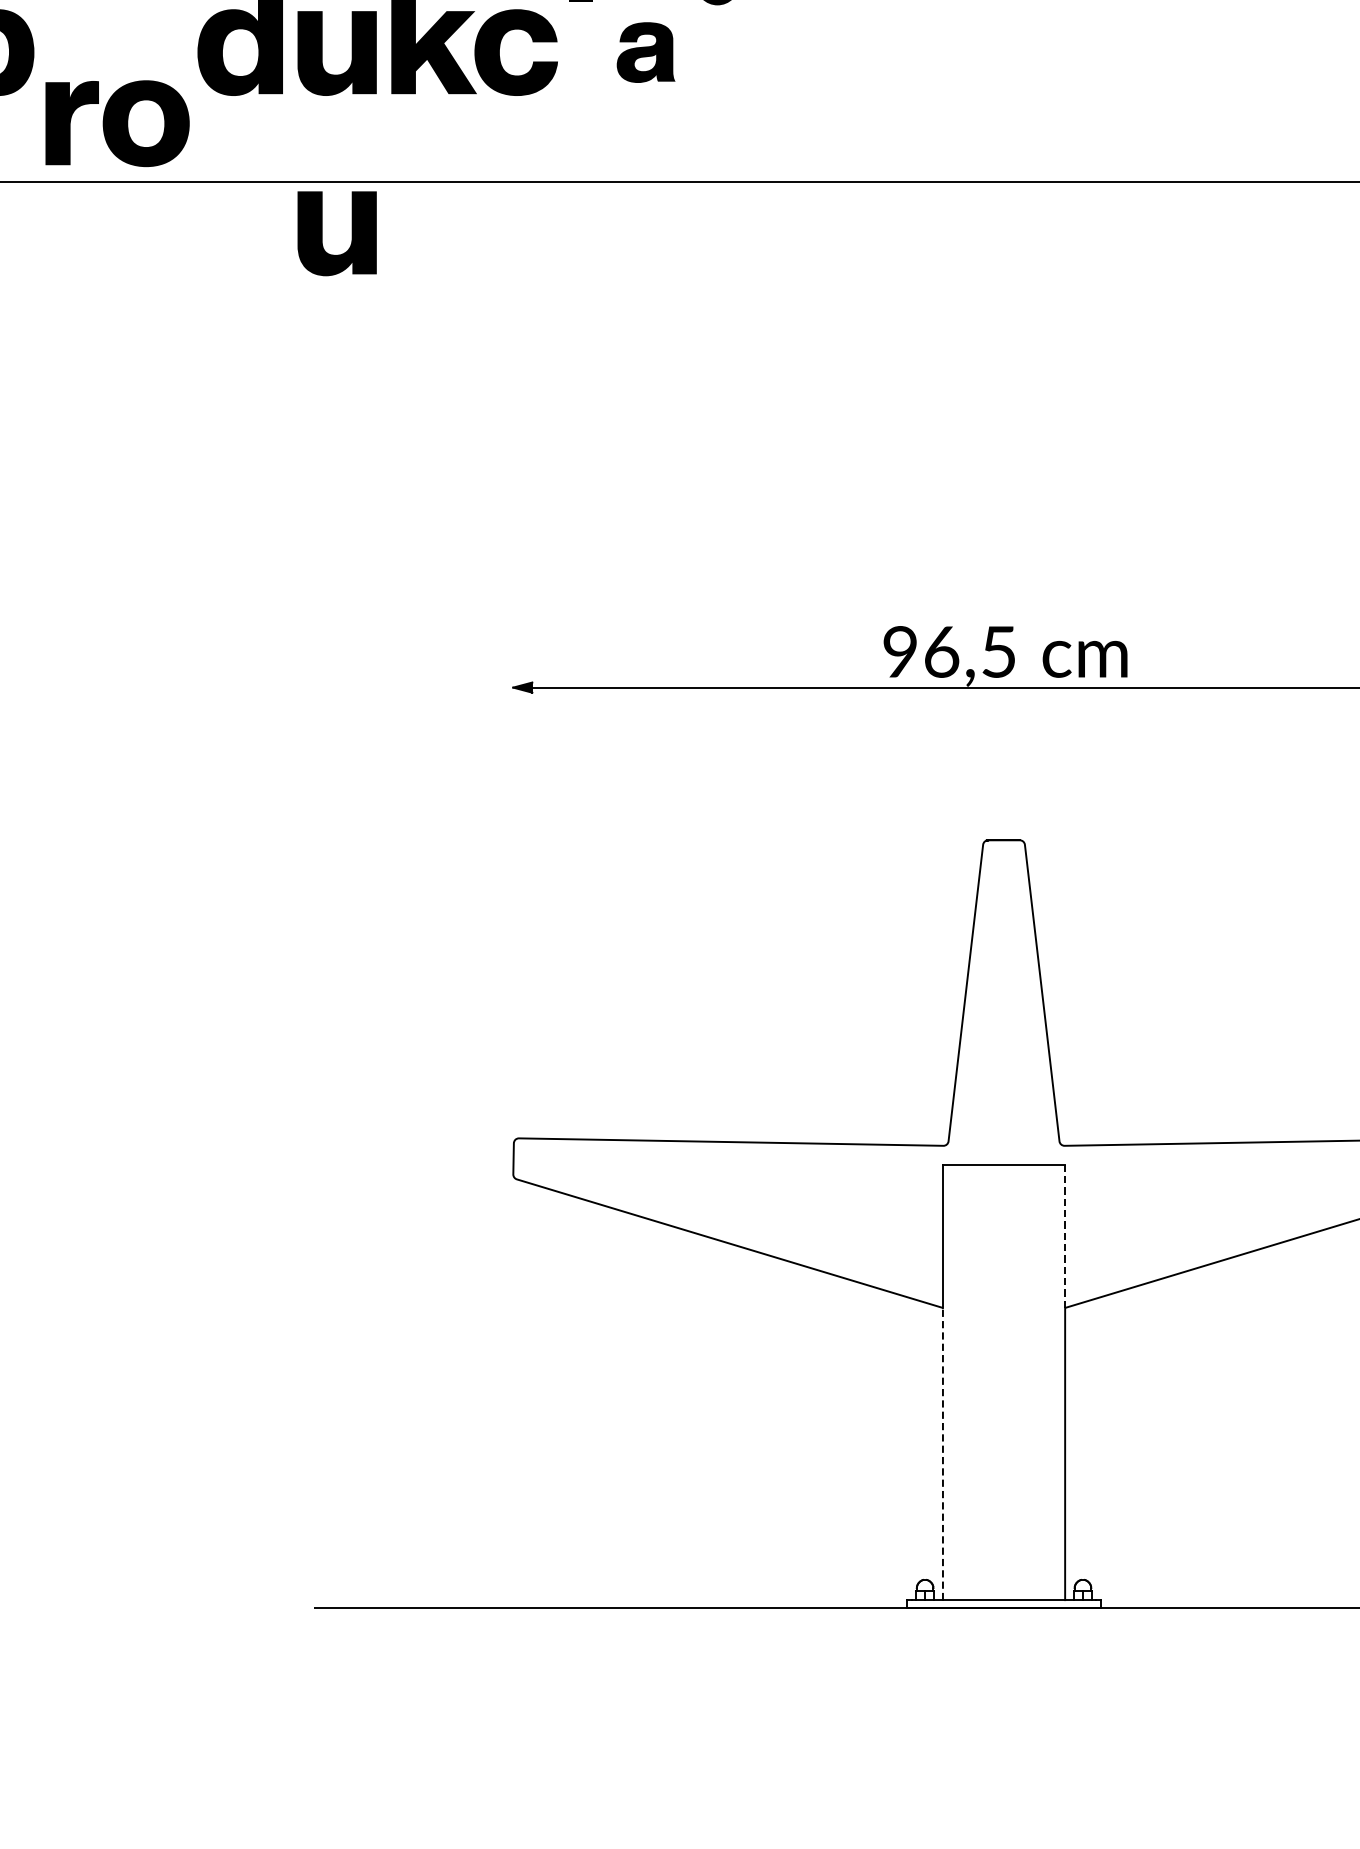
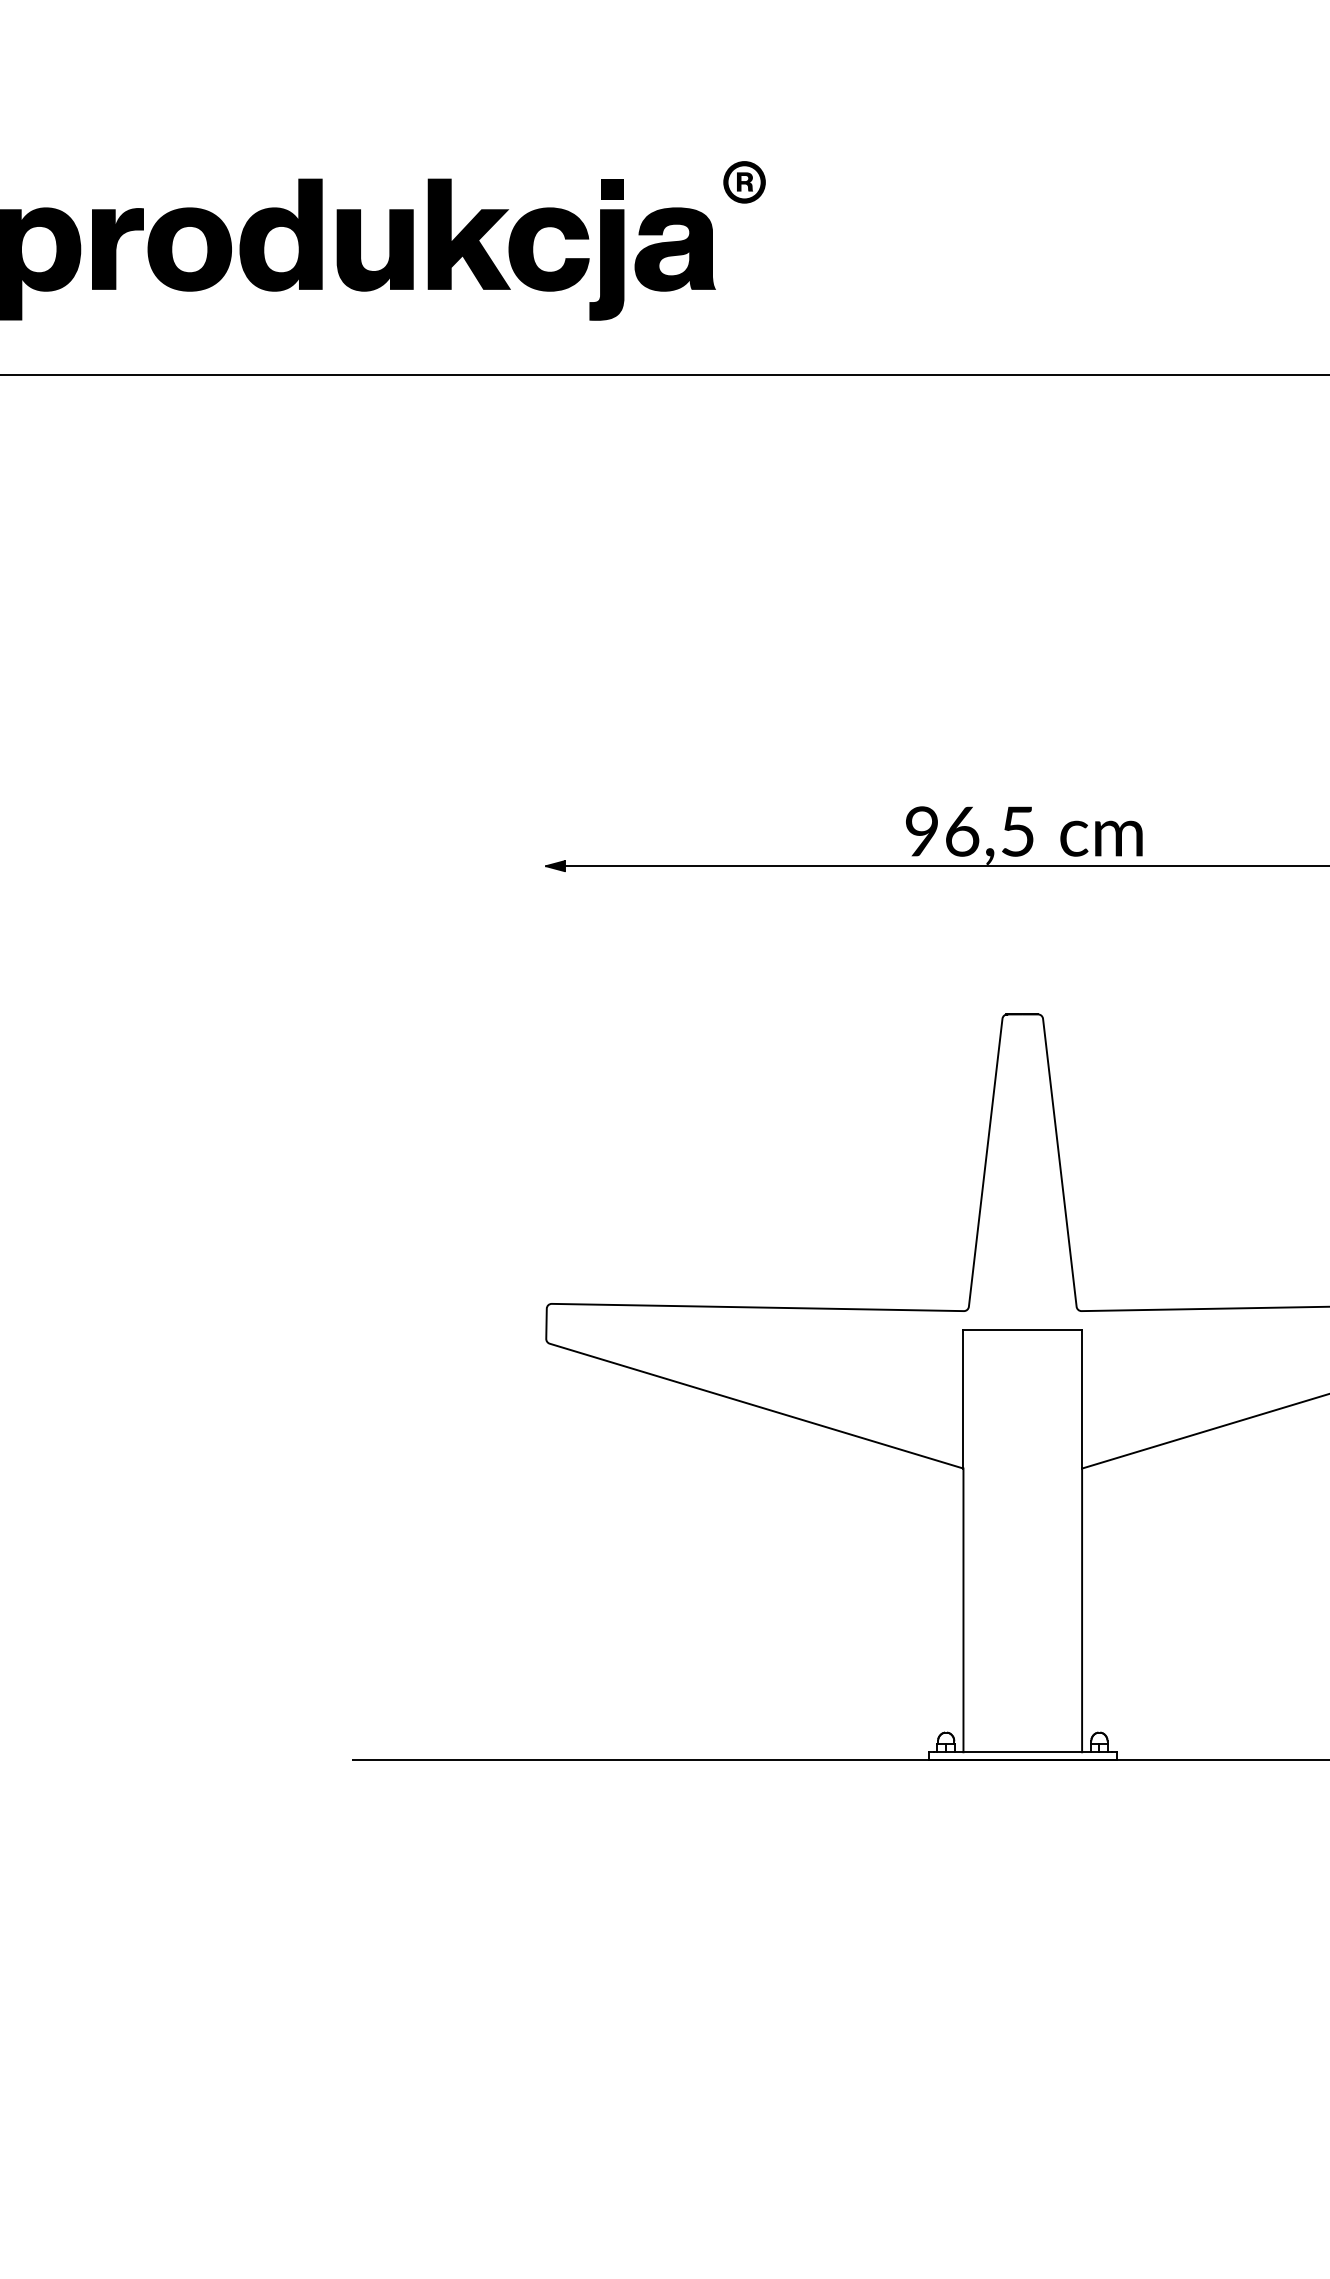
part: (645, 52) -> (674, 249), size x1.43
fill: (575, 68) -> (606, 264), added
part: (117, 123) -> (161, 249), moved
part: (322, 233) -> (360, 425), removed
line: (1065, 1235) -> (1082, 1398), dashed -> solid
line: (943, 1454) -> (963, 1610), dashed -> solid

